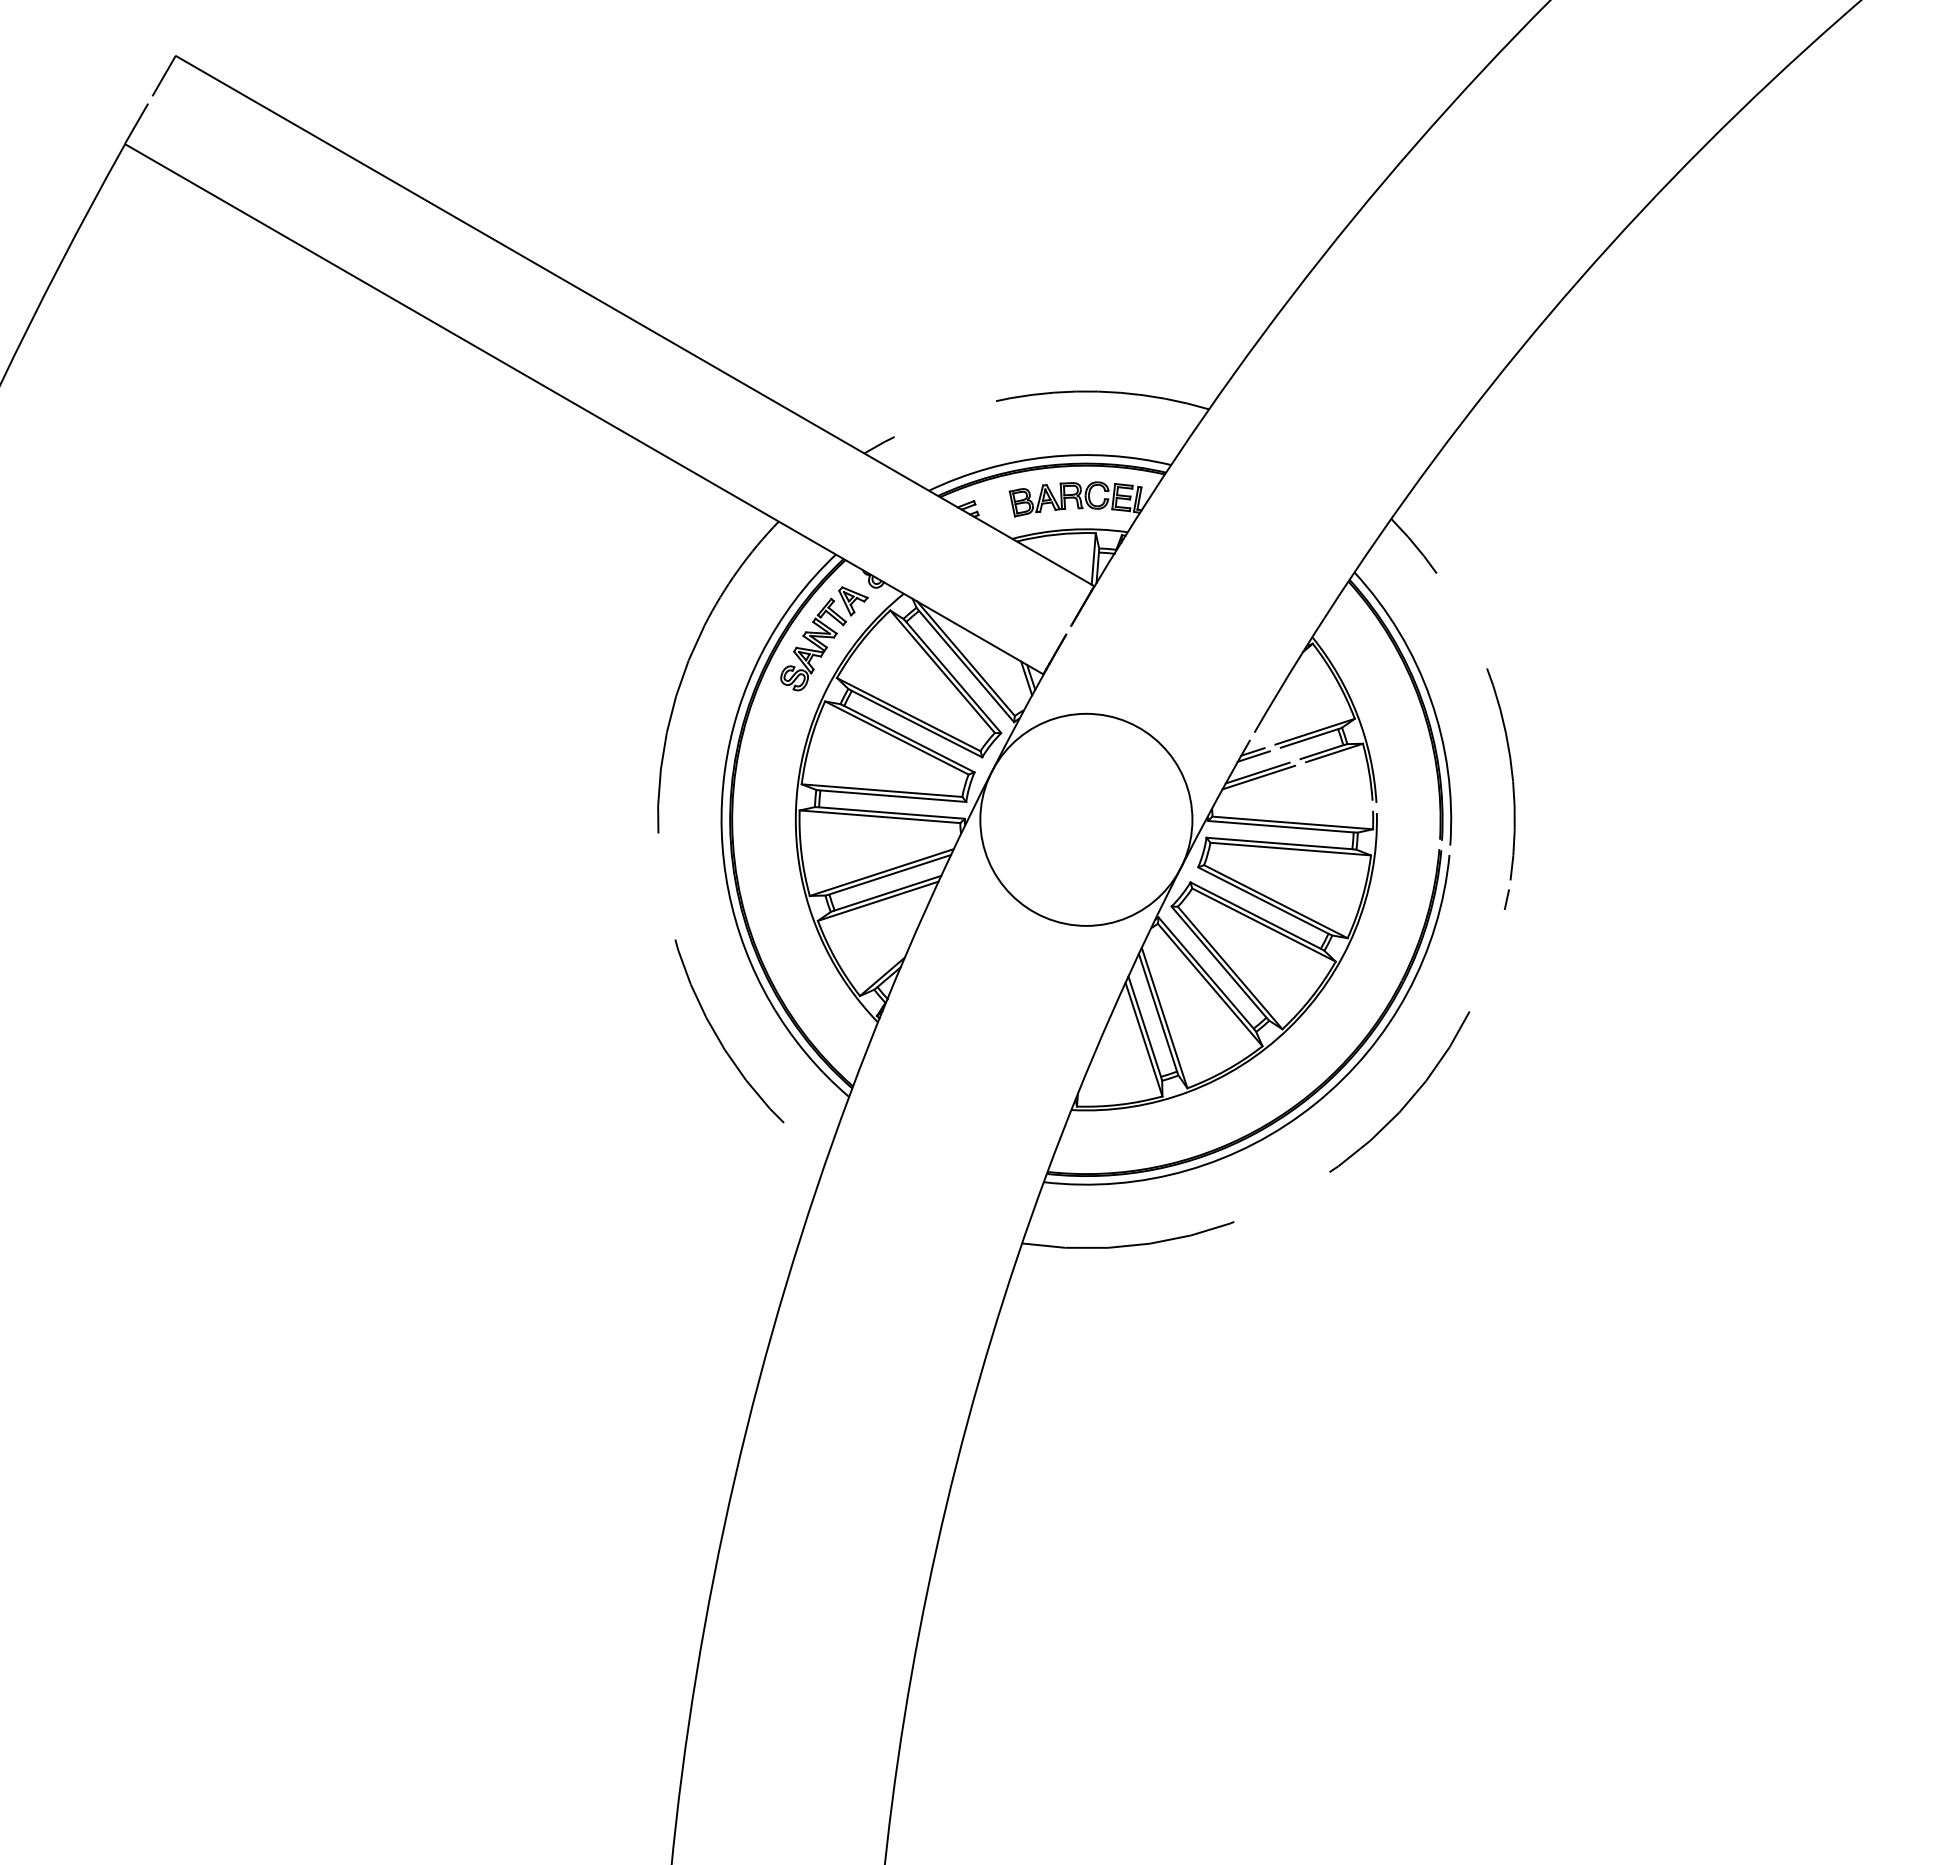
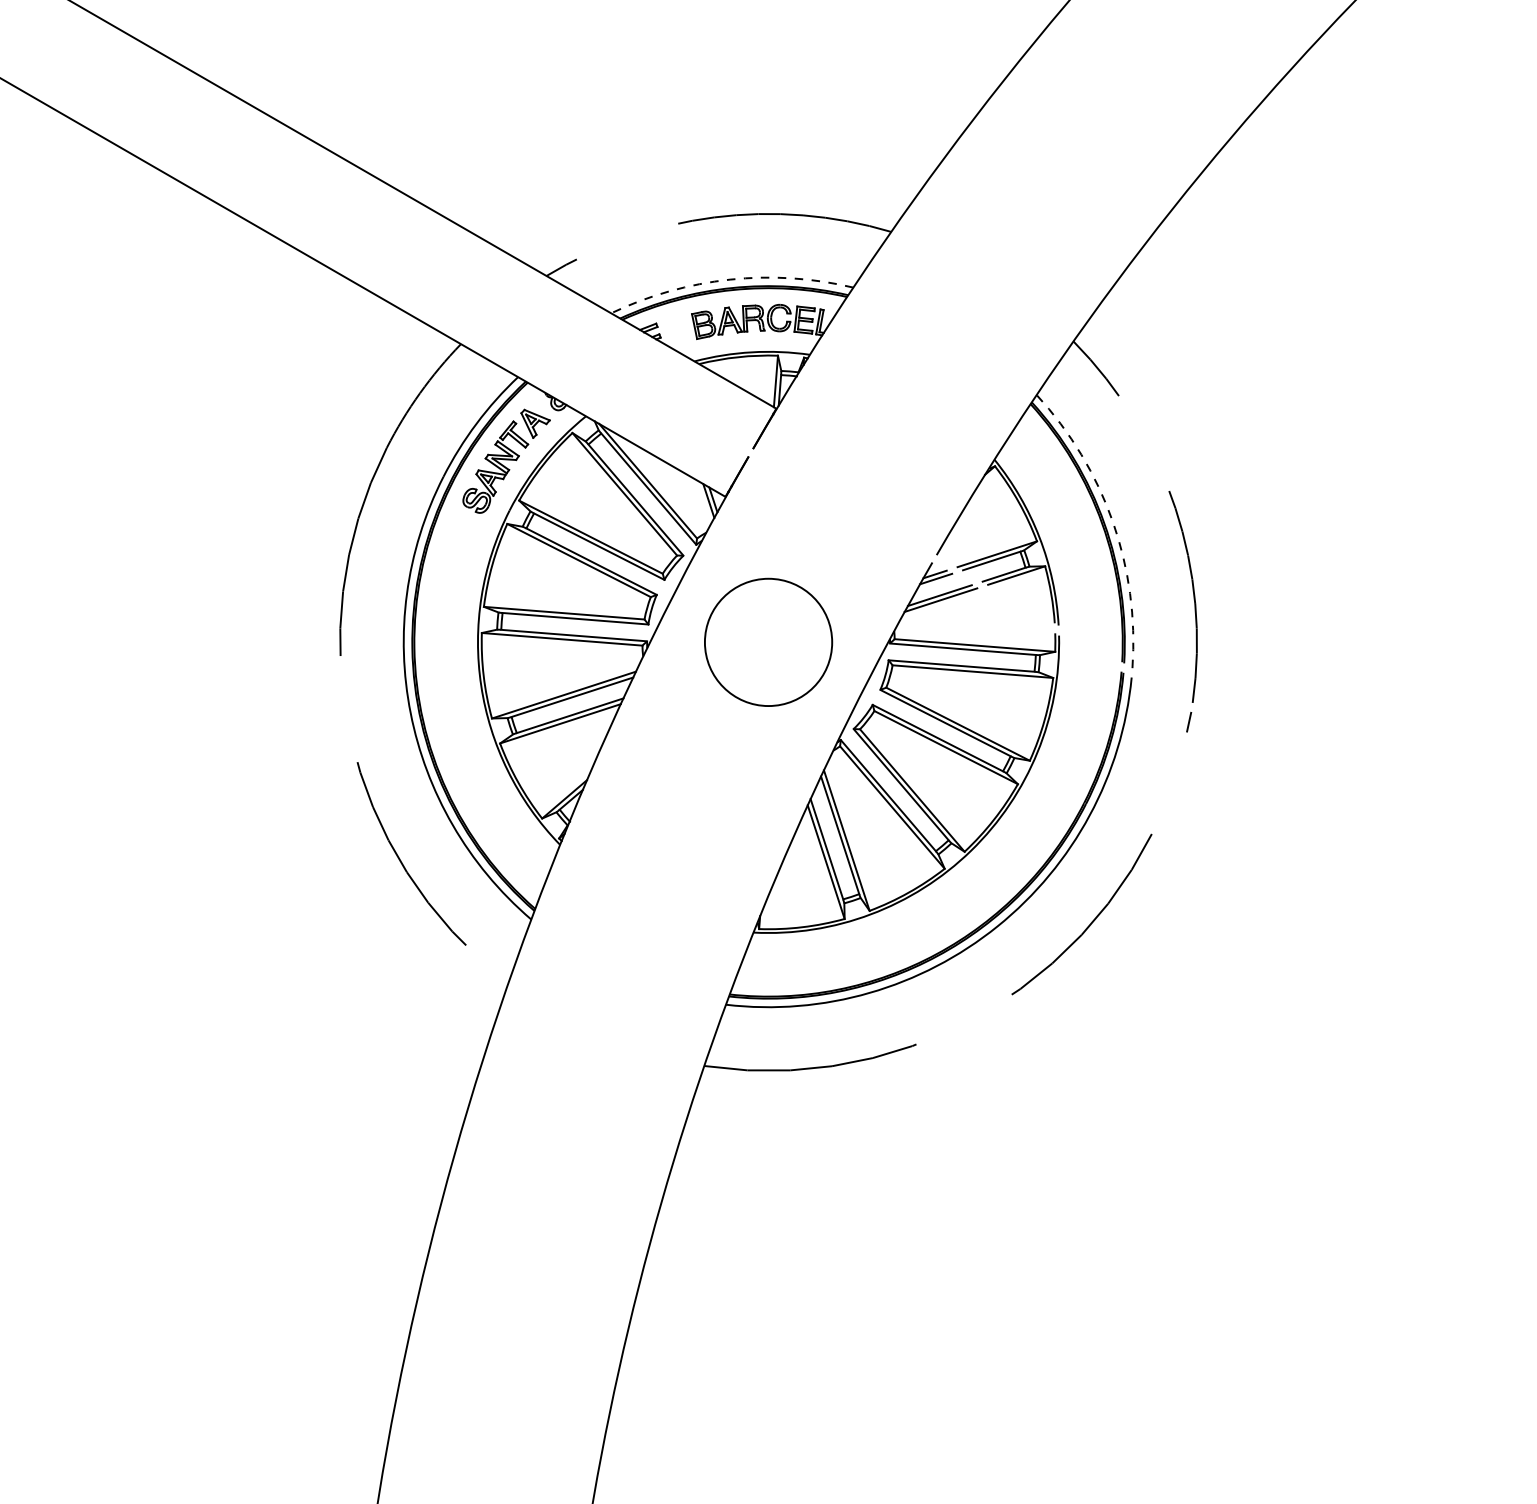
arc: (1047, 457) -> (729, 280), solid -> dashed
arc: (1430, 699) -> (1112, 522), solid -> dashed
circle: (1086, 819) -> (768, 642), size x0.6

